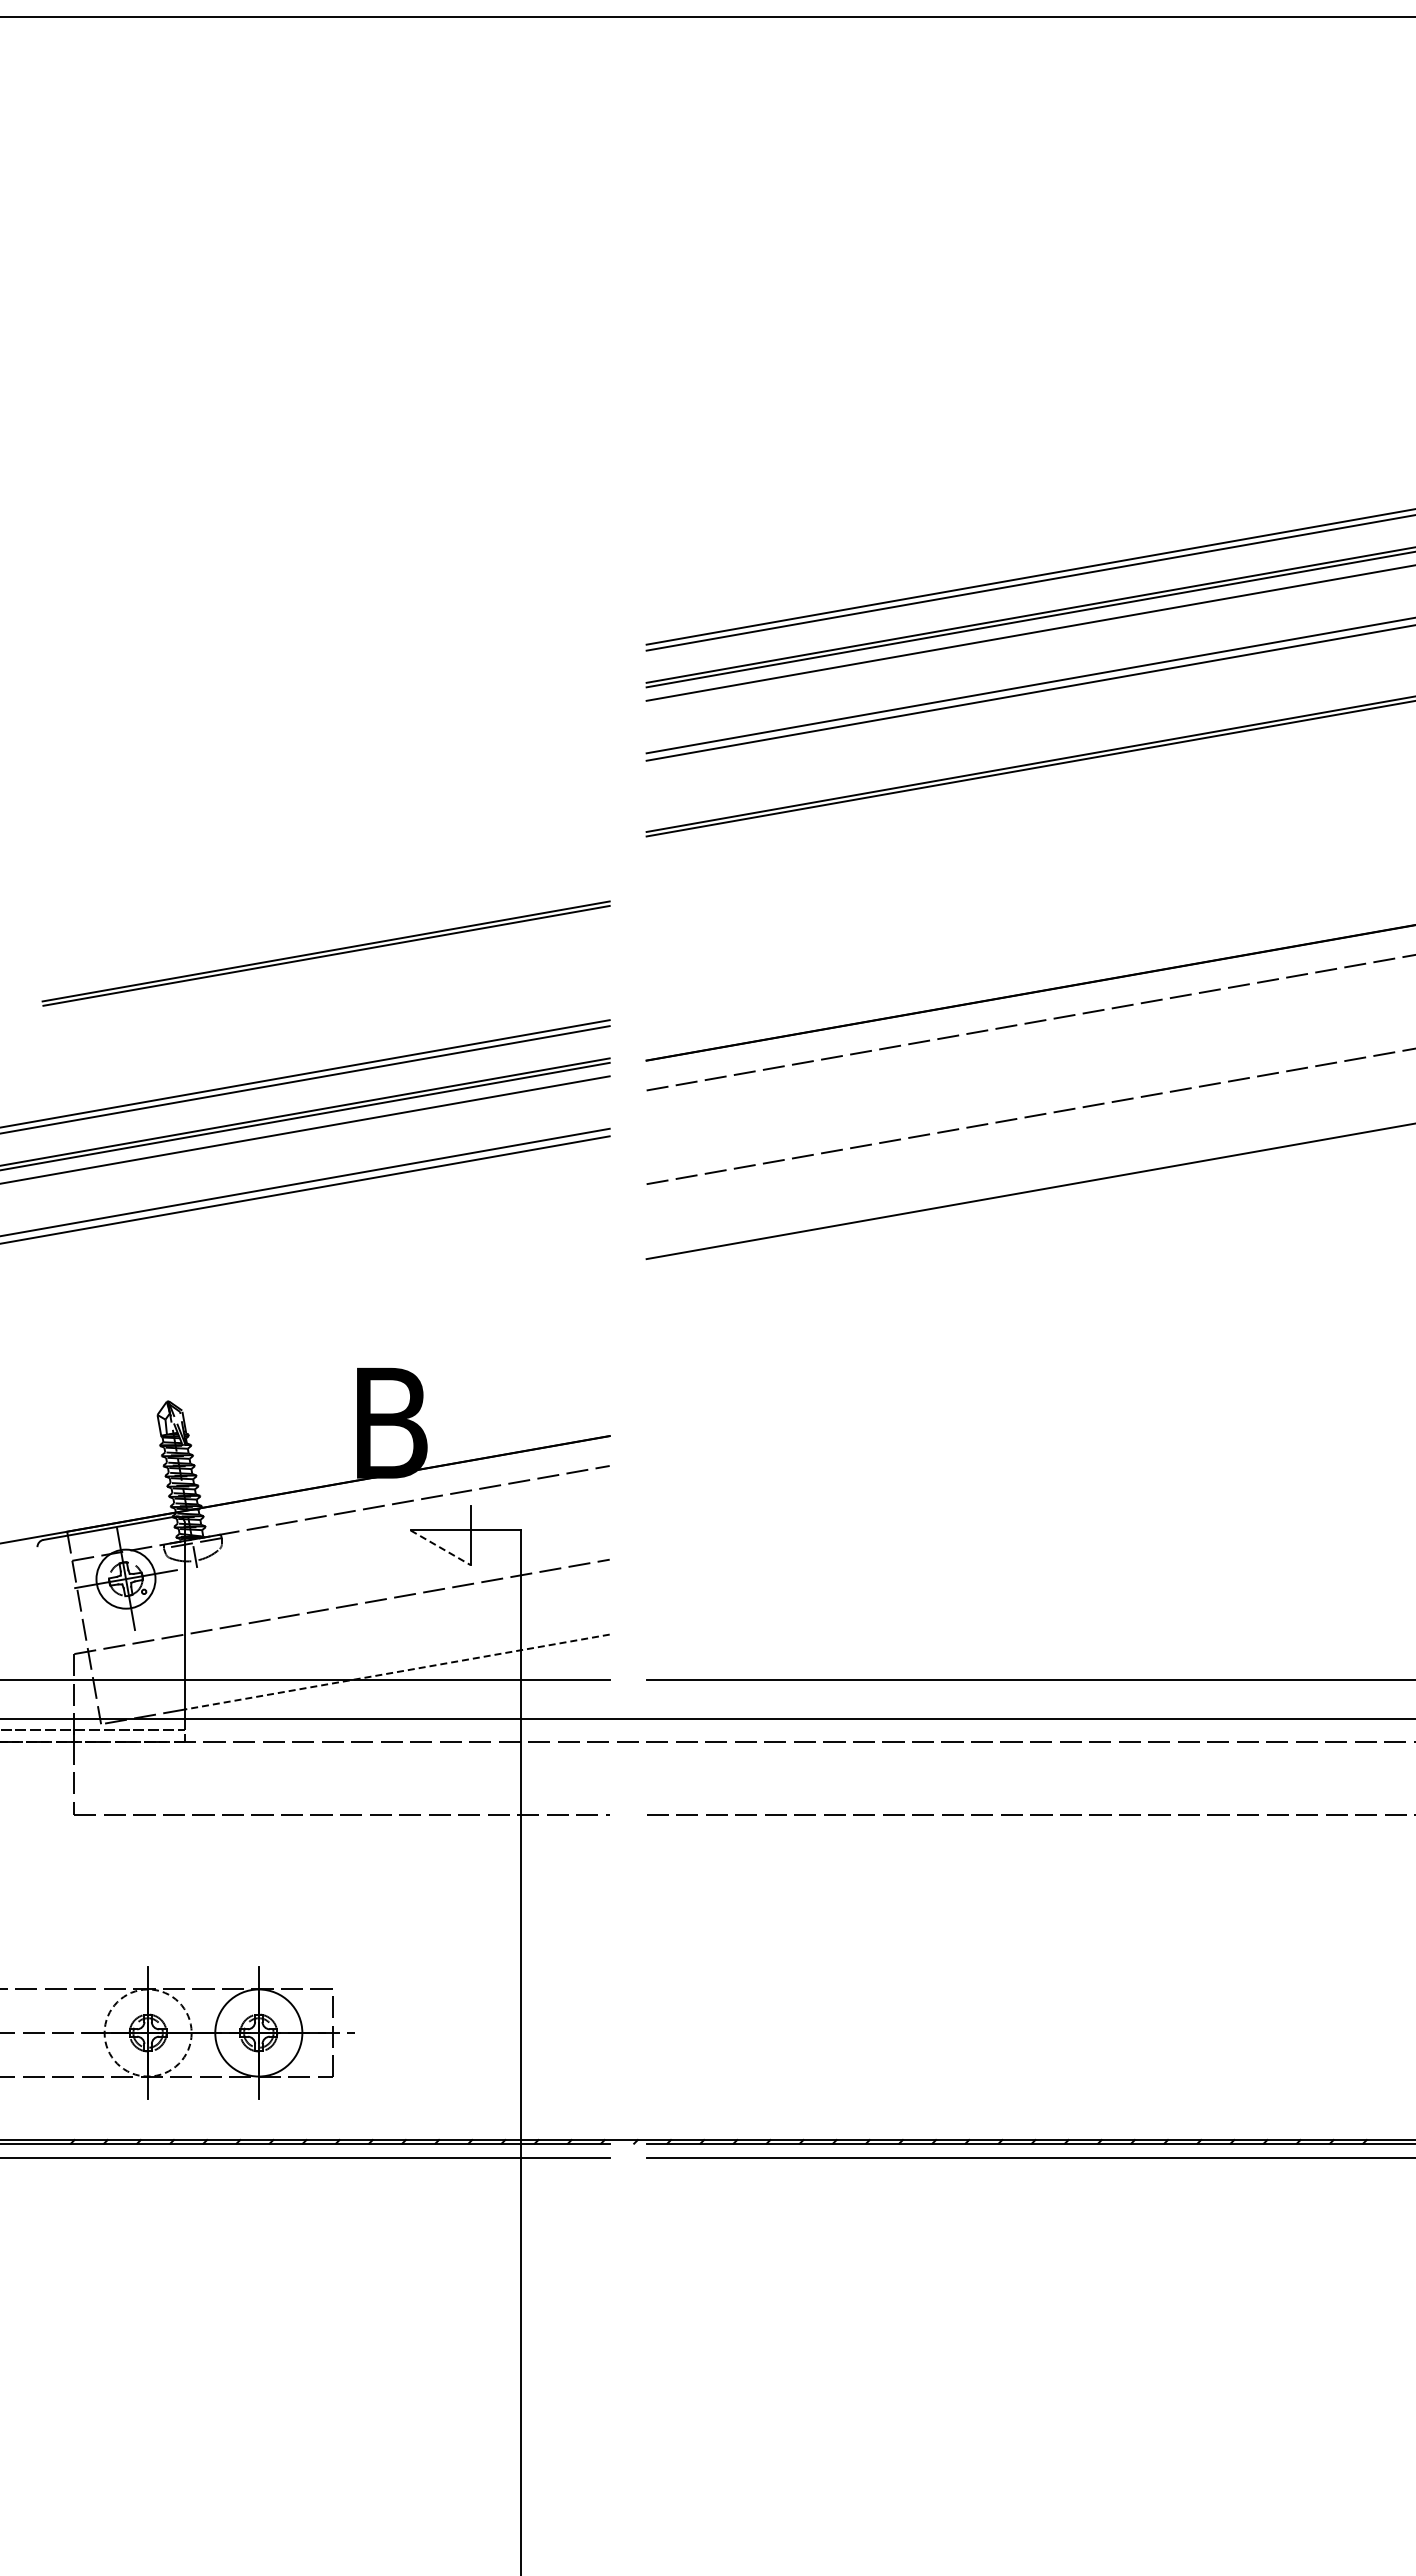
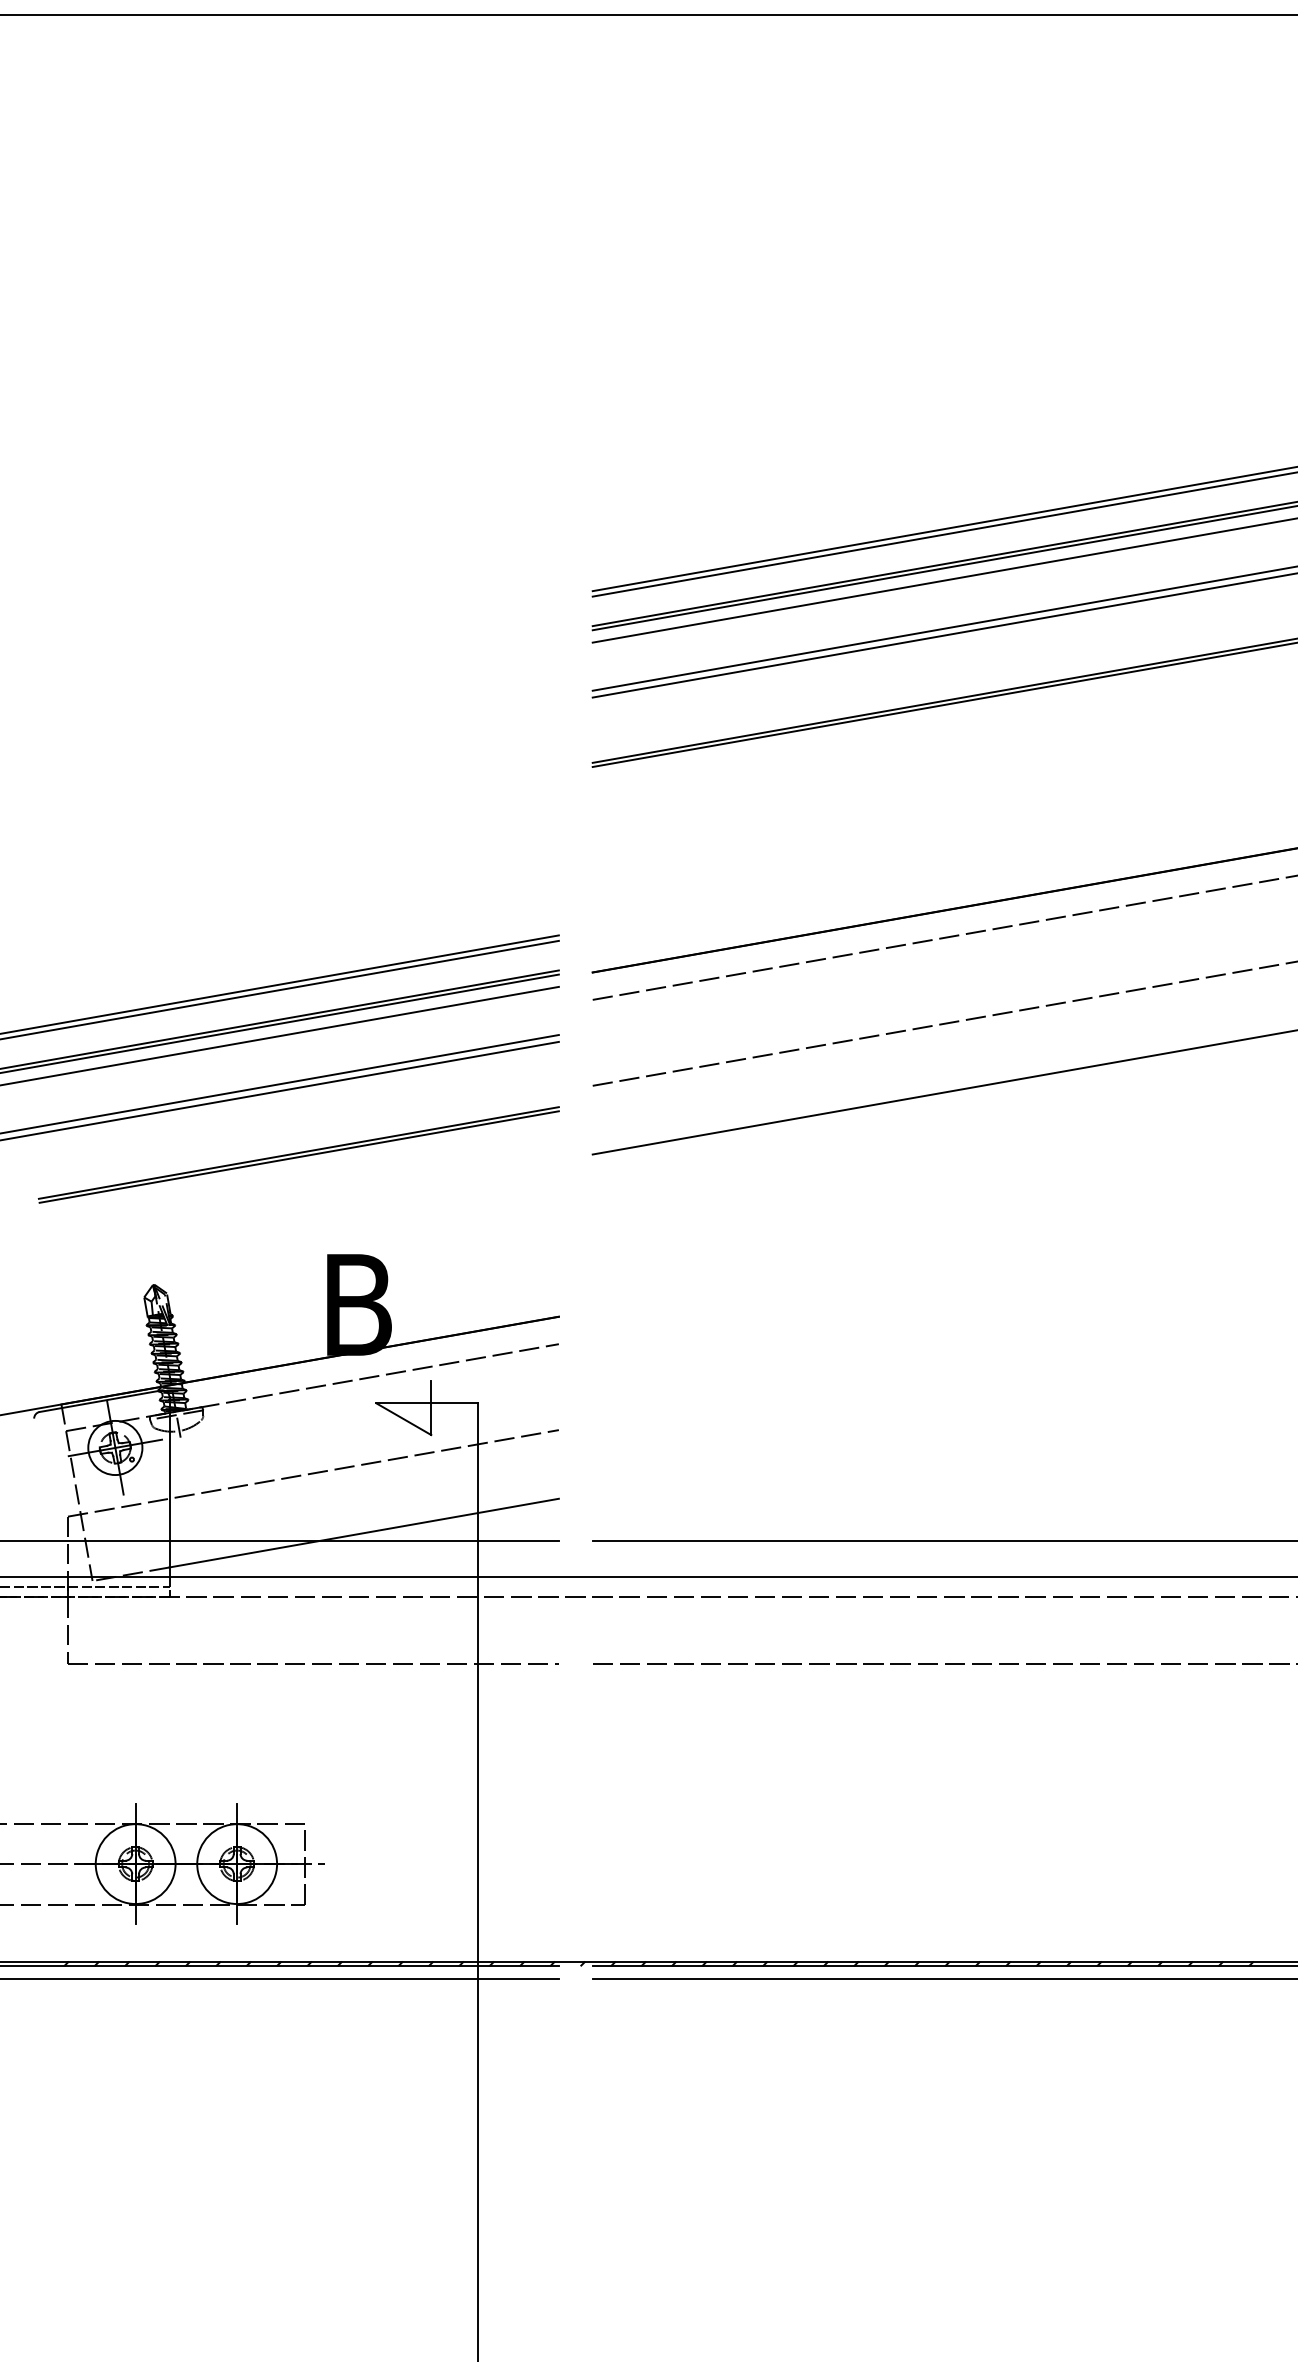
part: (325, 953) -> (298, 1154), moved
line: (440, 1547) -> (403, 1418), dashed -> solid
line: (397, 1672) -> (364, 1533), dashed -> solid
circle: (147, 2032) -> (135, 1863), dashed -> solid

